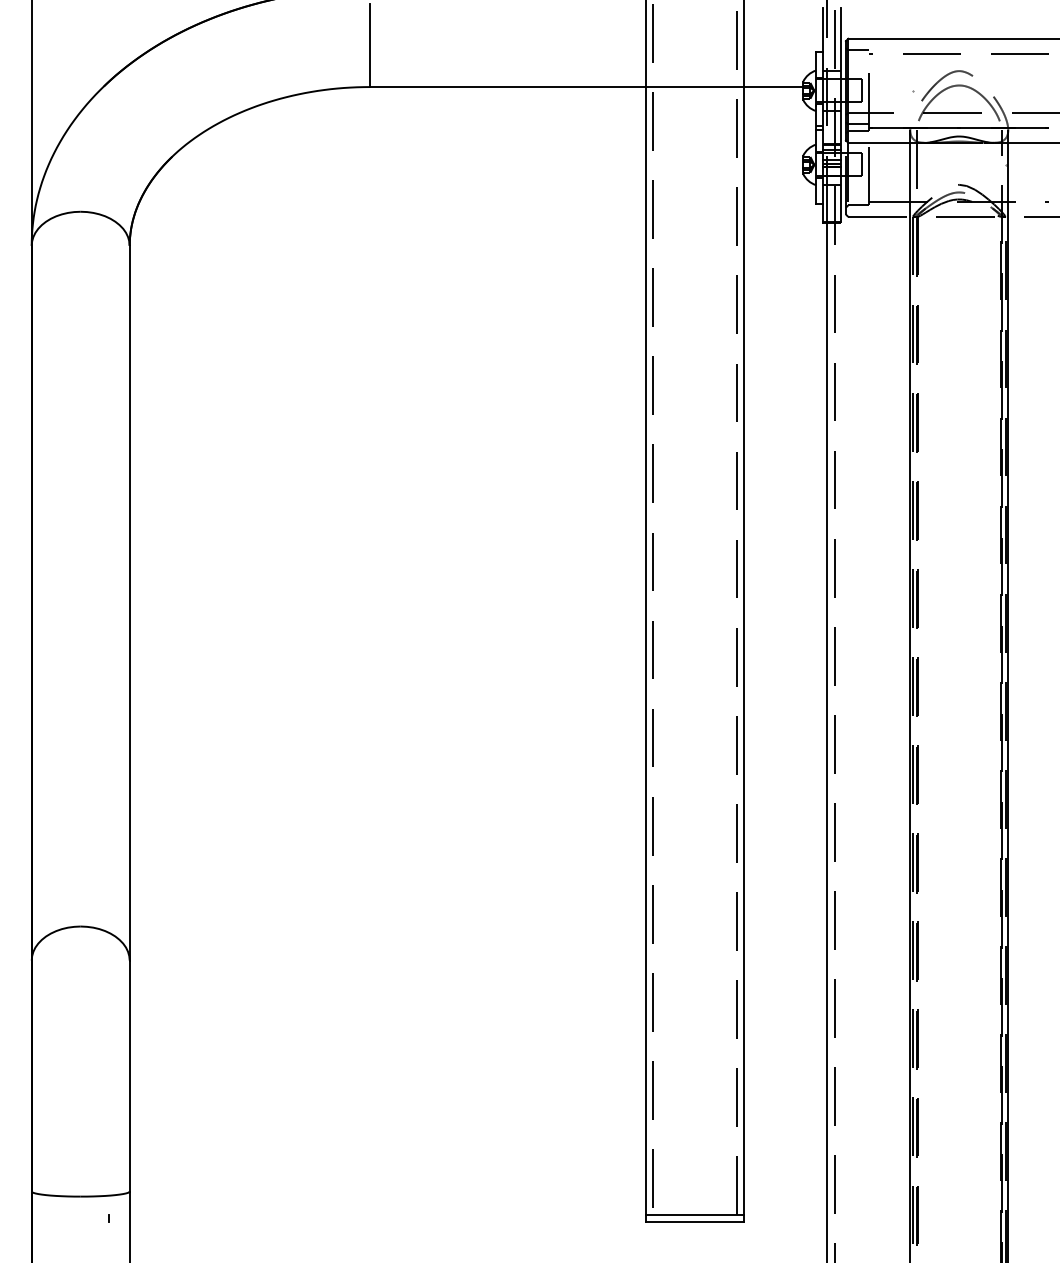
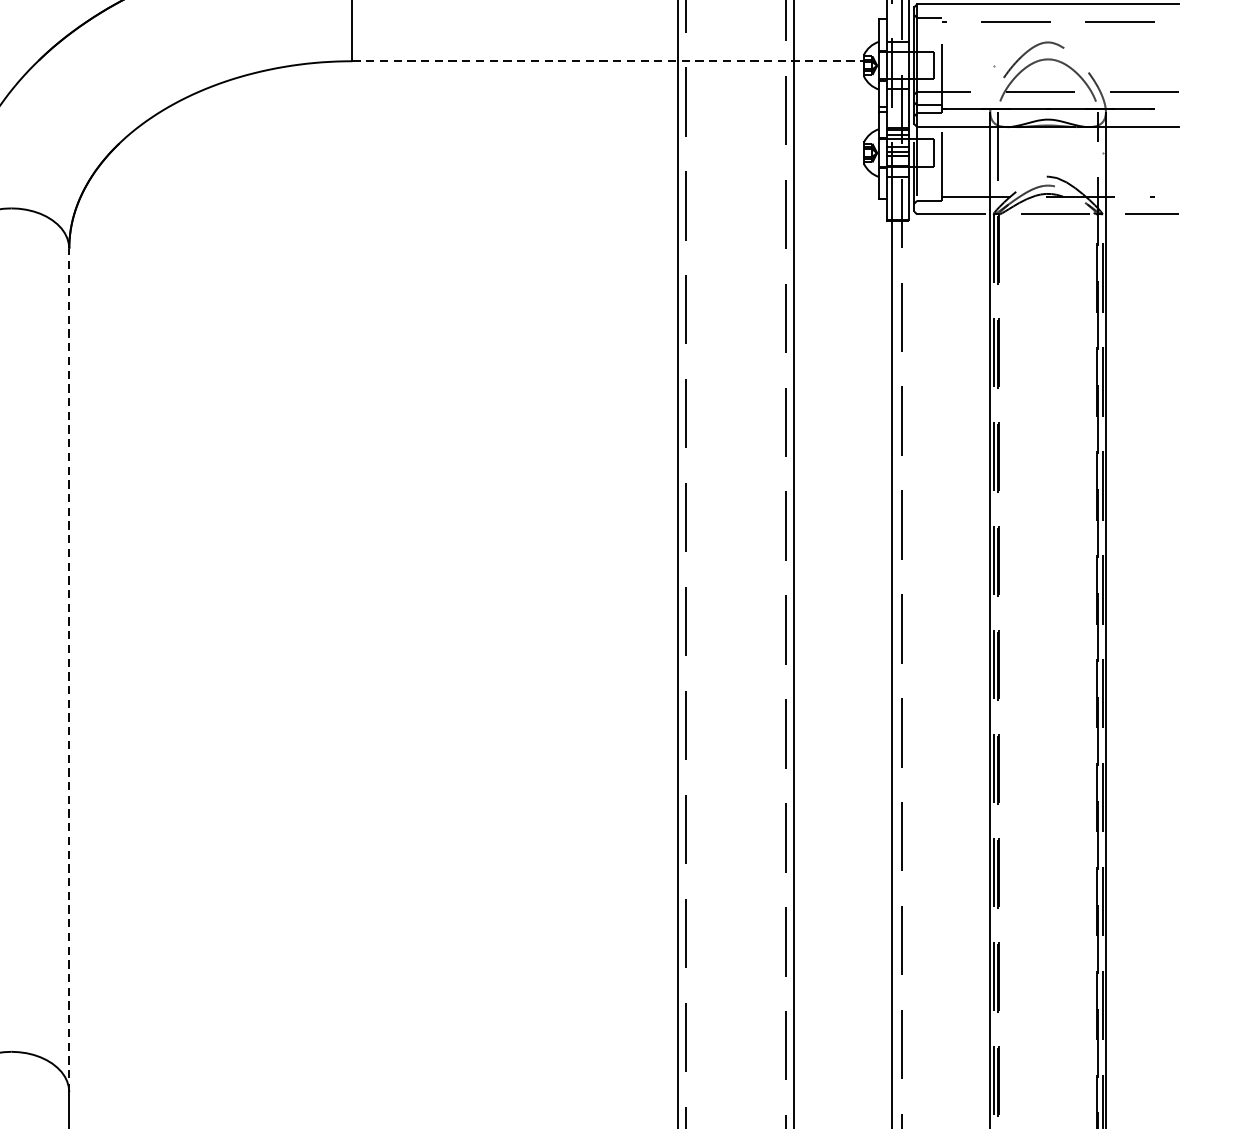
line: (586, 87) -> (608, 61), solid -> dashed
line: (129, 602) -> (68, 669), solid -> dashed

